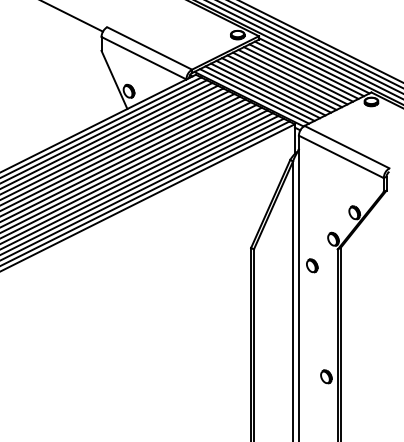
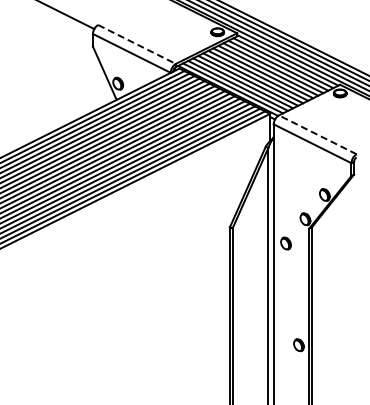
line: (150, 48) -> (137, 44), solid -> dashed
line: (346, 146) -> (317, 134), solid -> dashed

